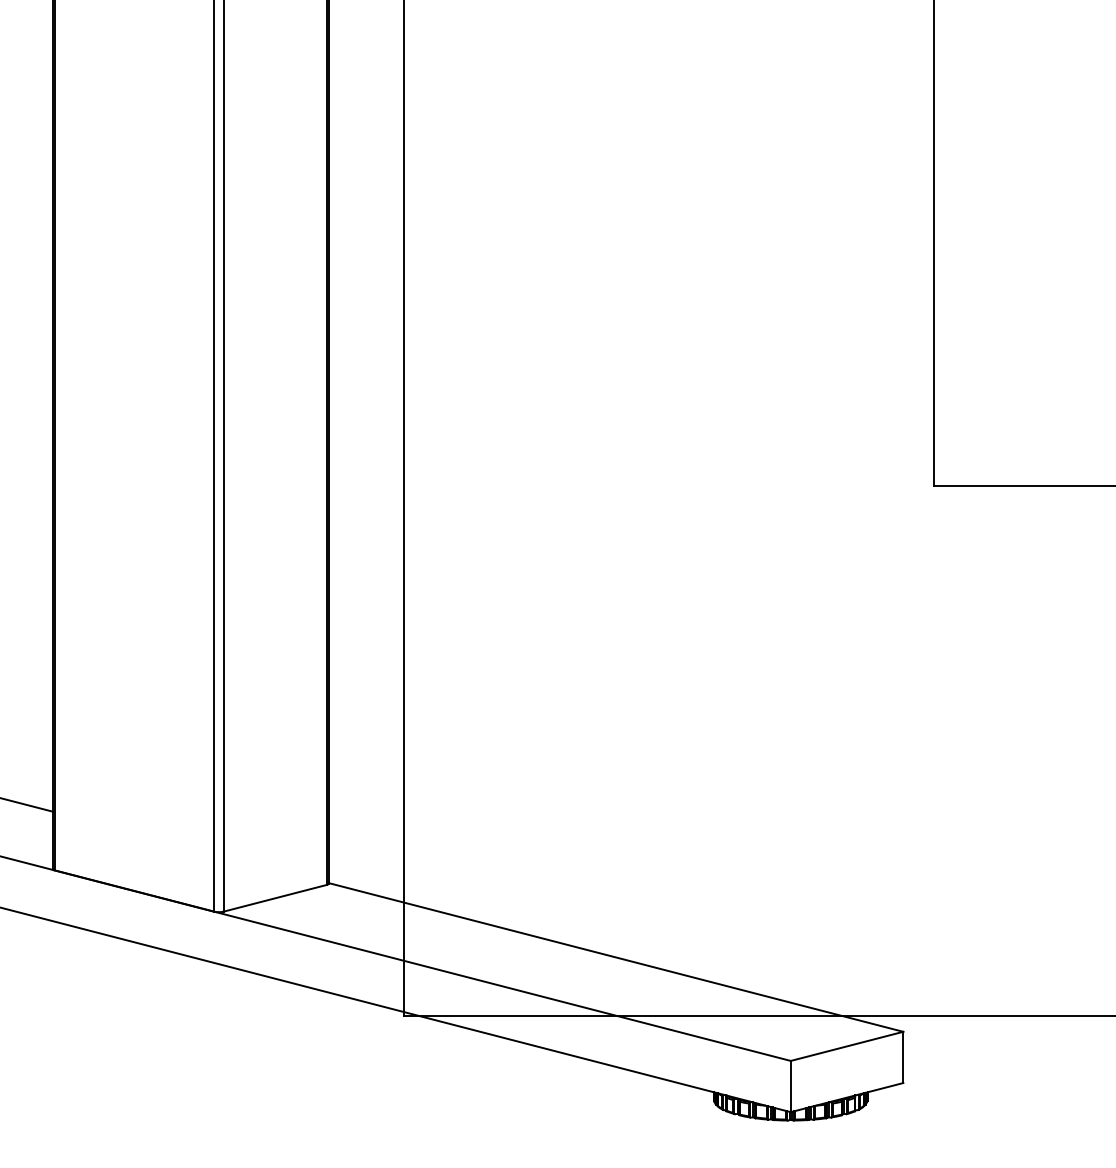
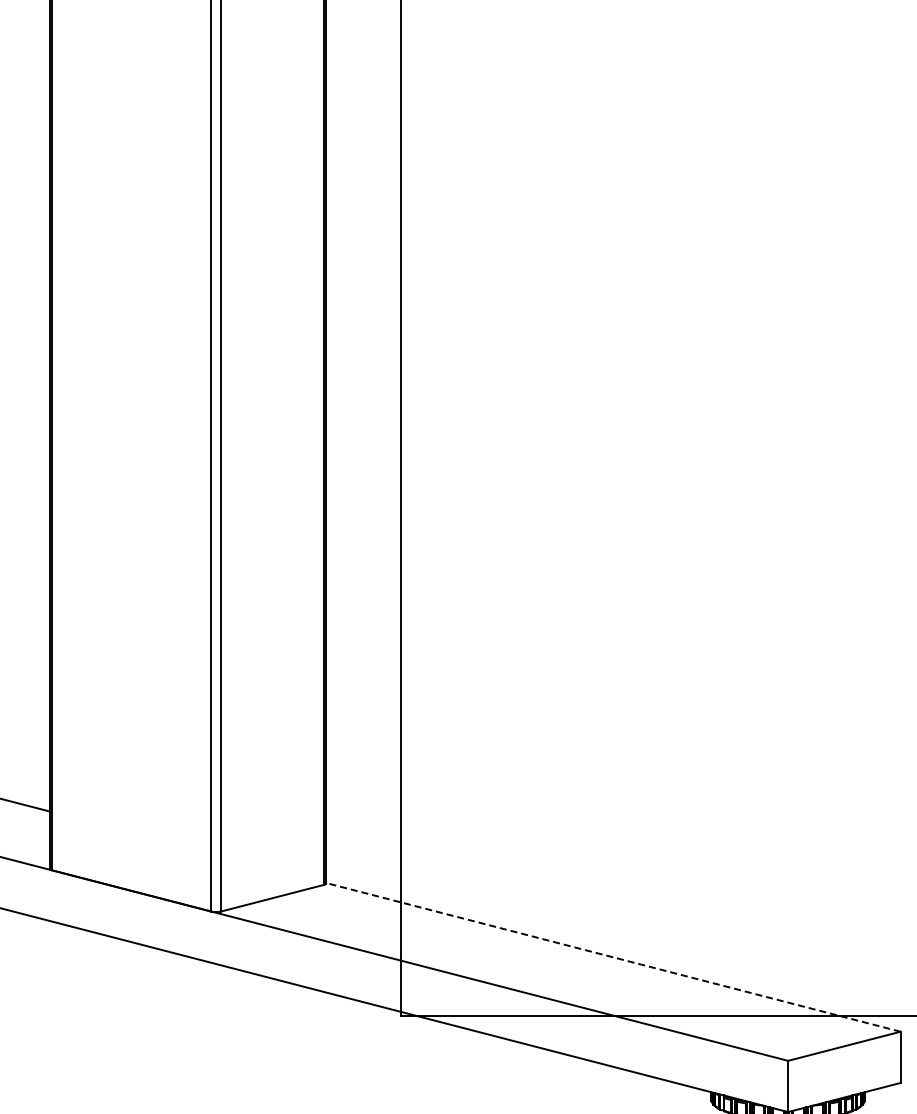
line: (615, 957) -> (612, 957), solid -> dashed

